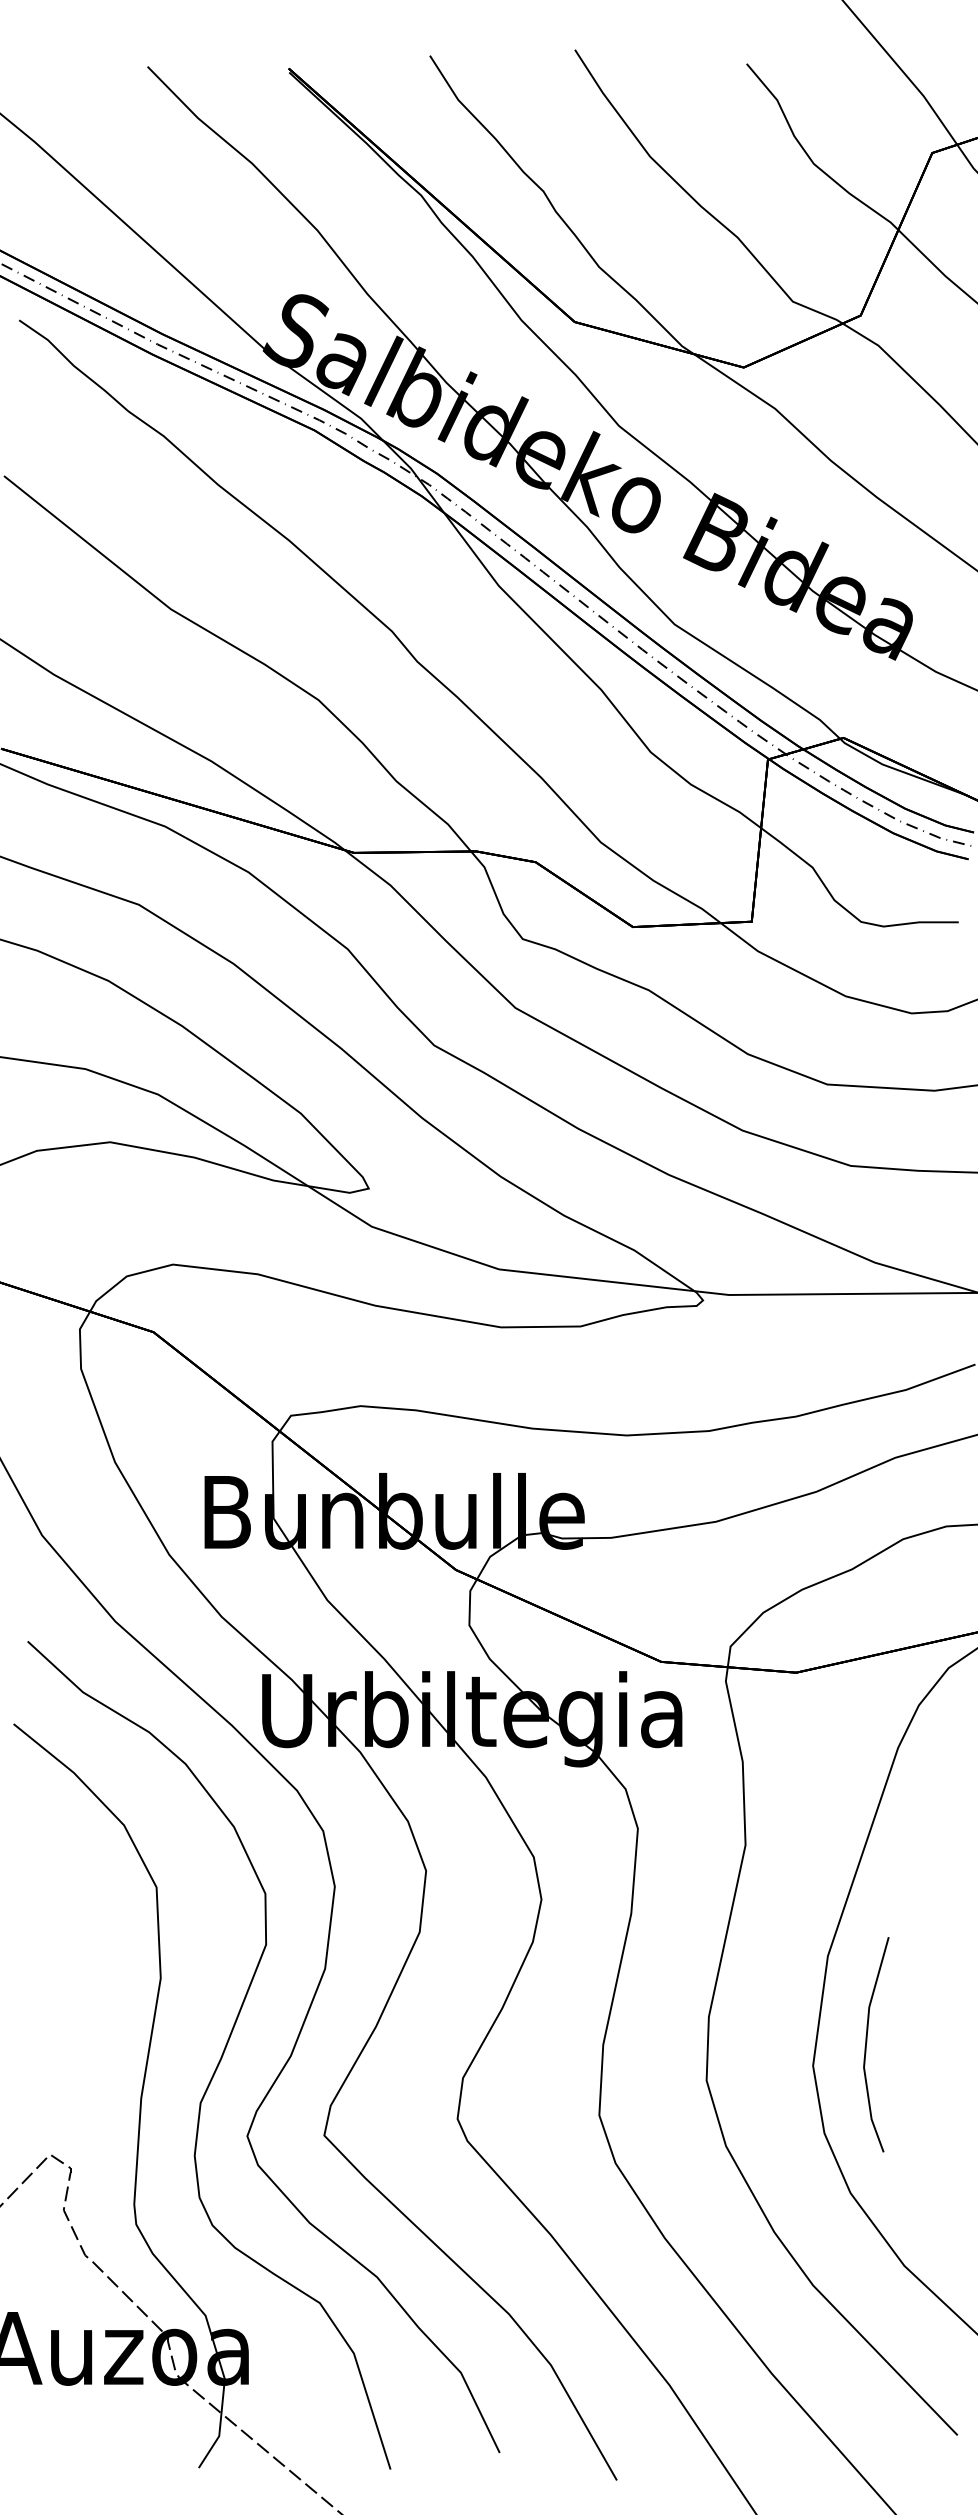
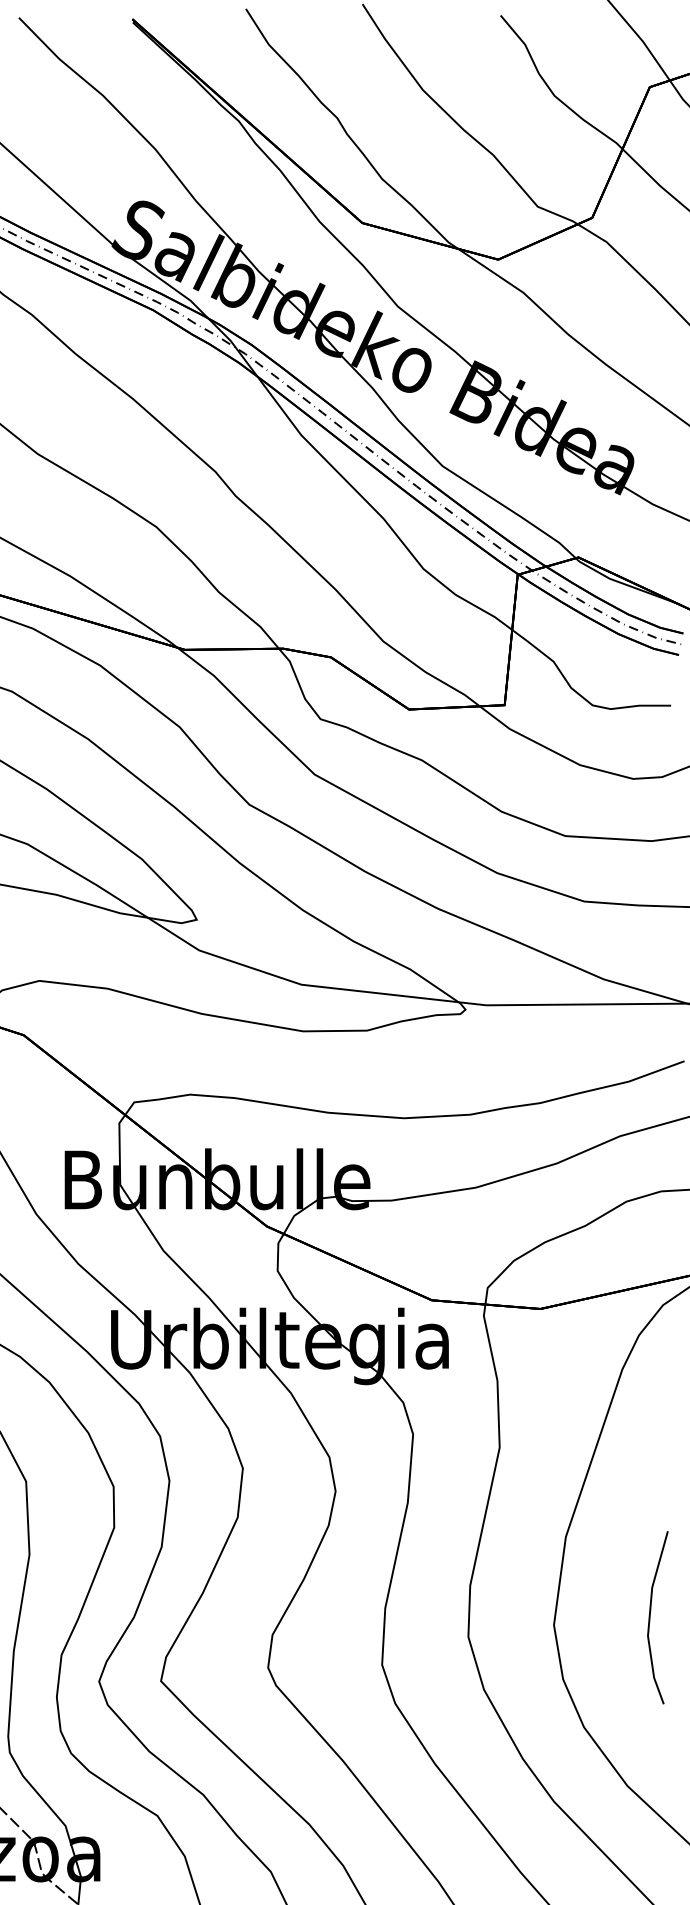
line: (867, 2042) -> (650, 1615), moved

